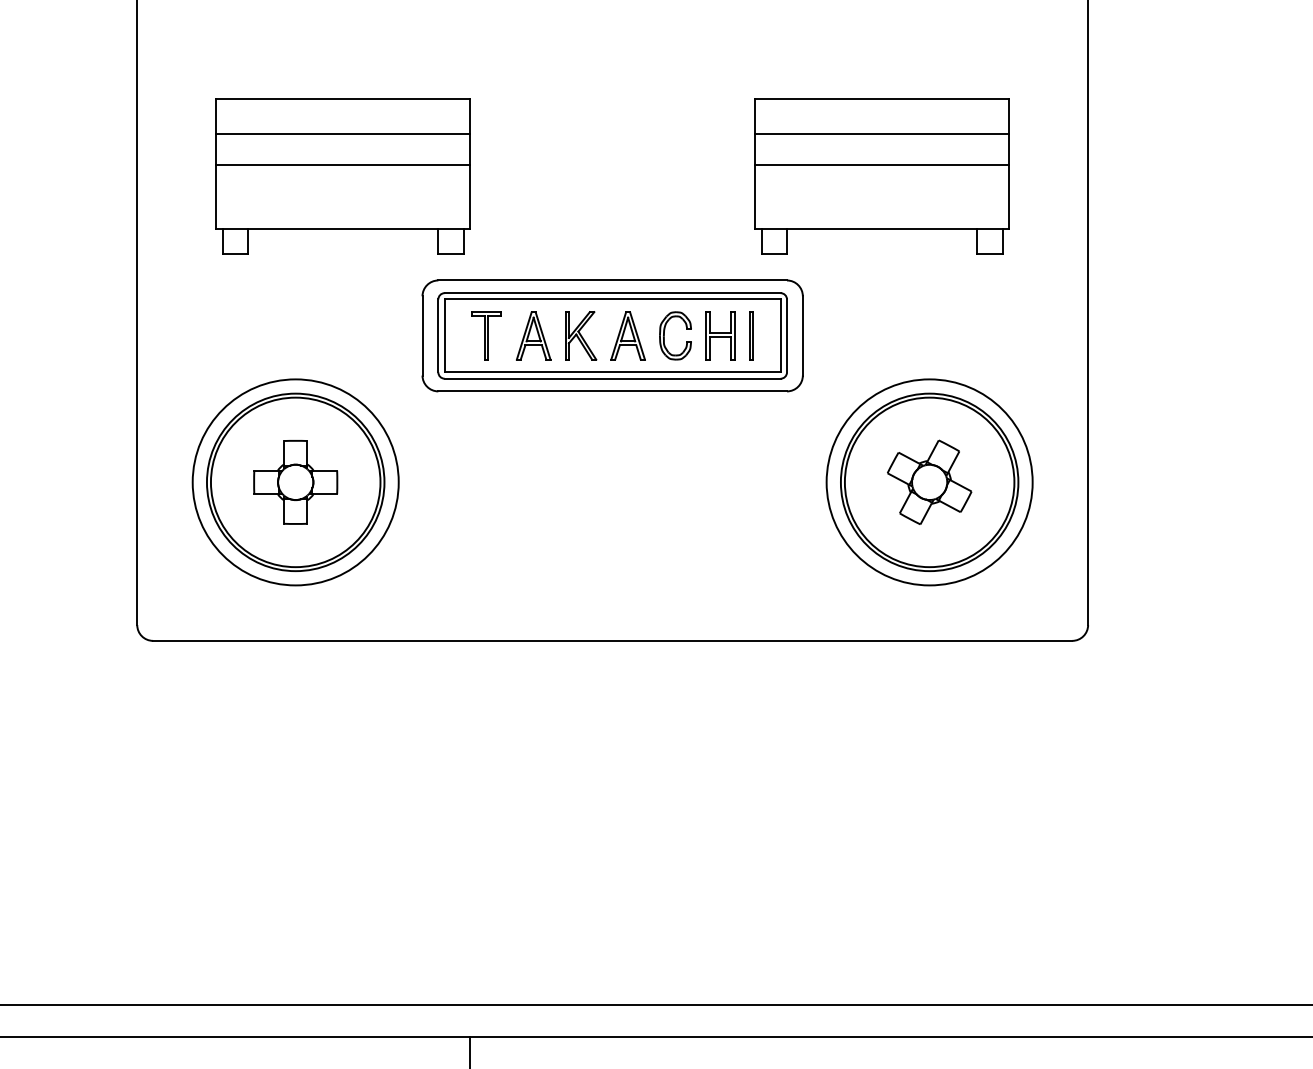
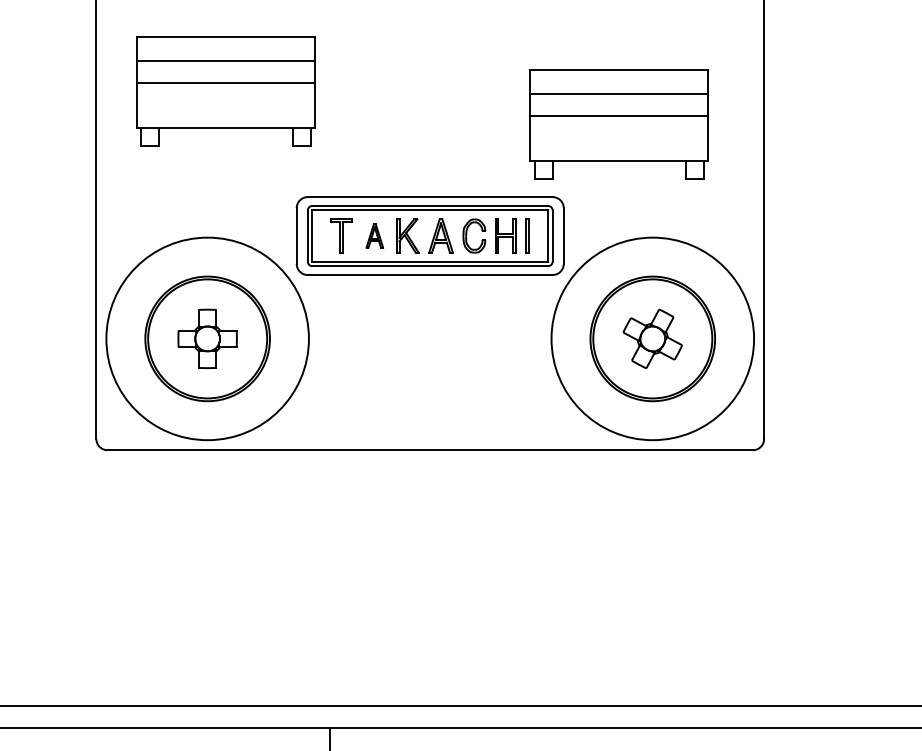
part: (342, 177) -> (225, 91), moved
part: (533, 335) -> (374, 235), size x0.7
circle: (295, 481) -> (207, 338), size x1.4
circle: (929, 481) -> (652, 338), size x1.4

